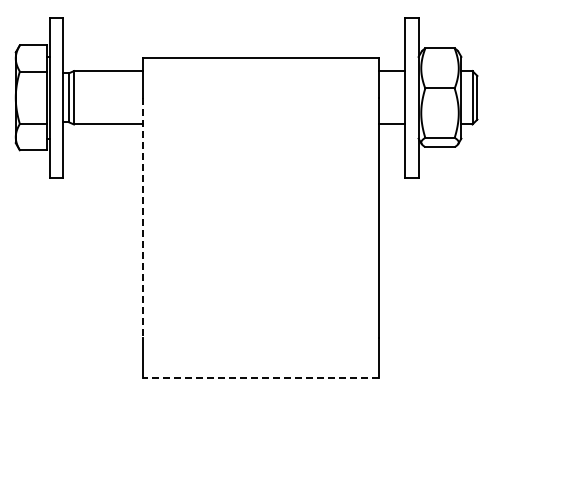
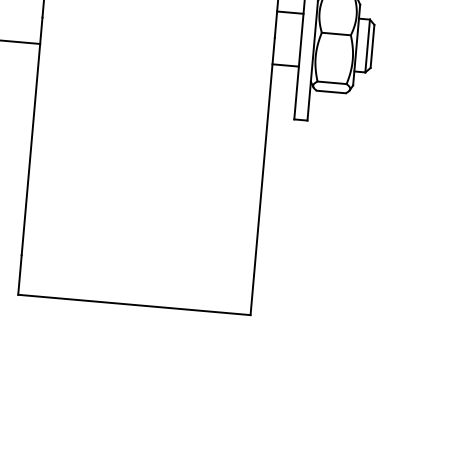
line: (143, 218) -> (32, 136), dashed -> solid
line: (261, 378) -> (134, 305), dashed -> solid

